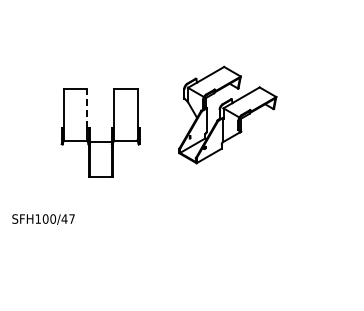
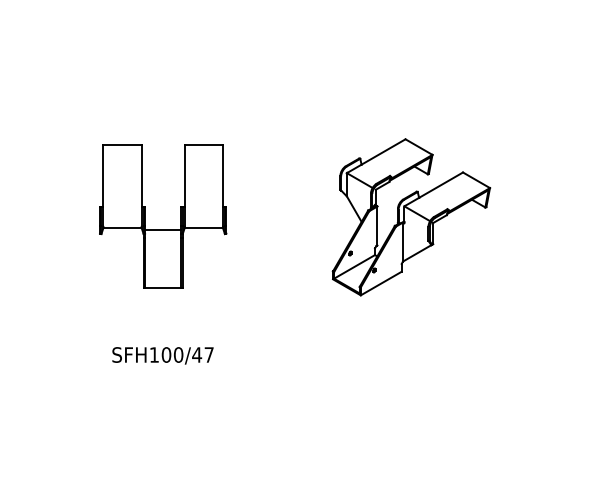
line: (87, 108) -> (141, 175), dashed -> solid
part: (227, 114) -> (410, 216), moved
text: (43, 219) -> (162, 355), moved

